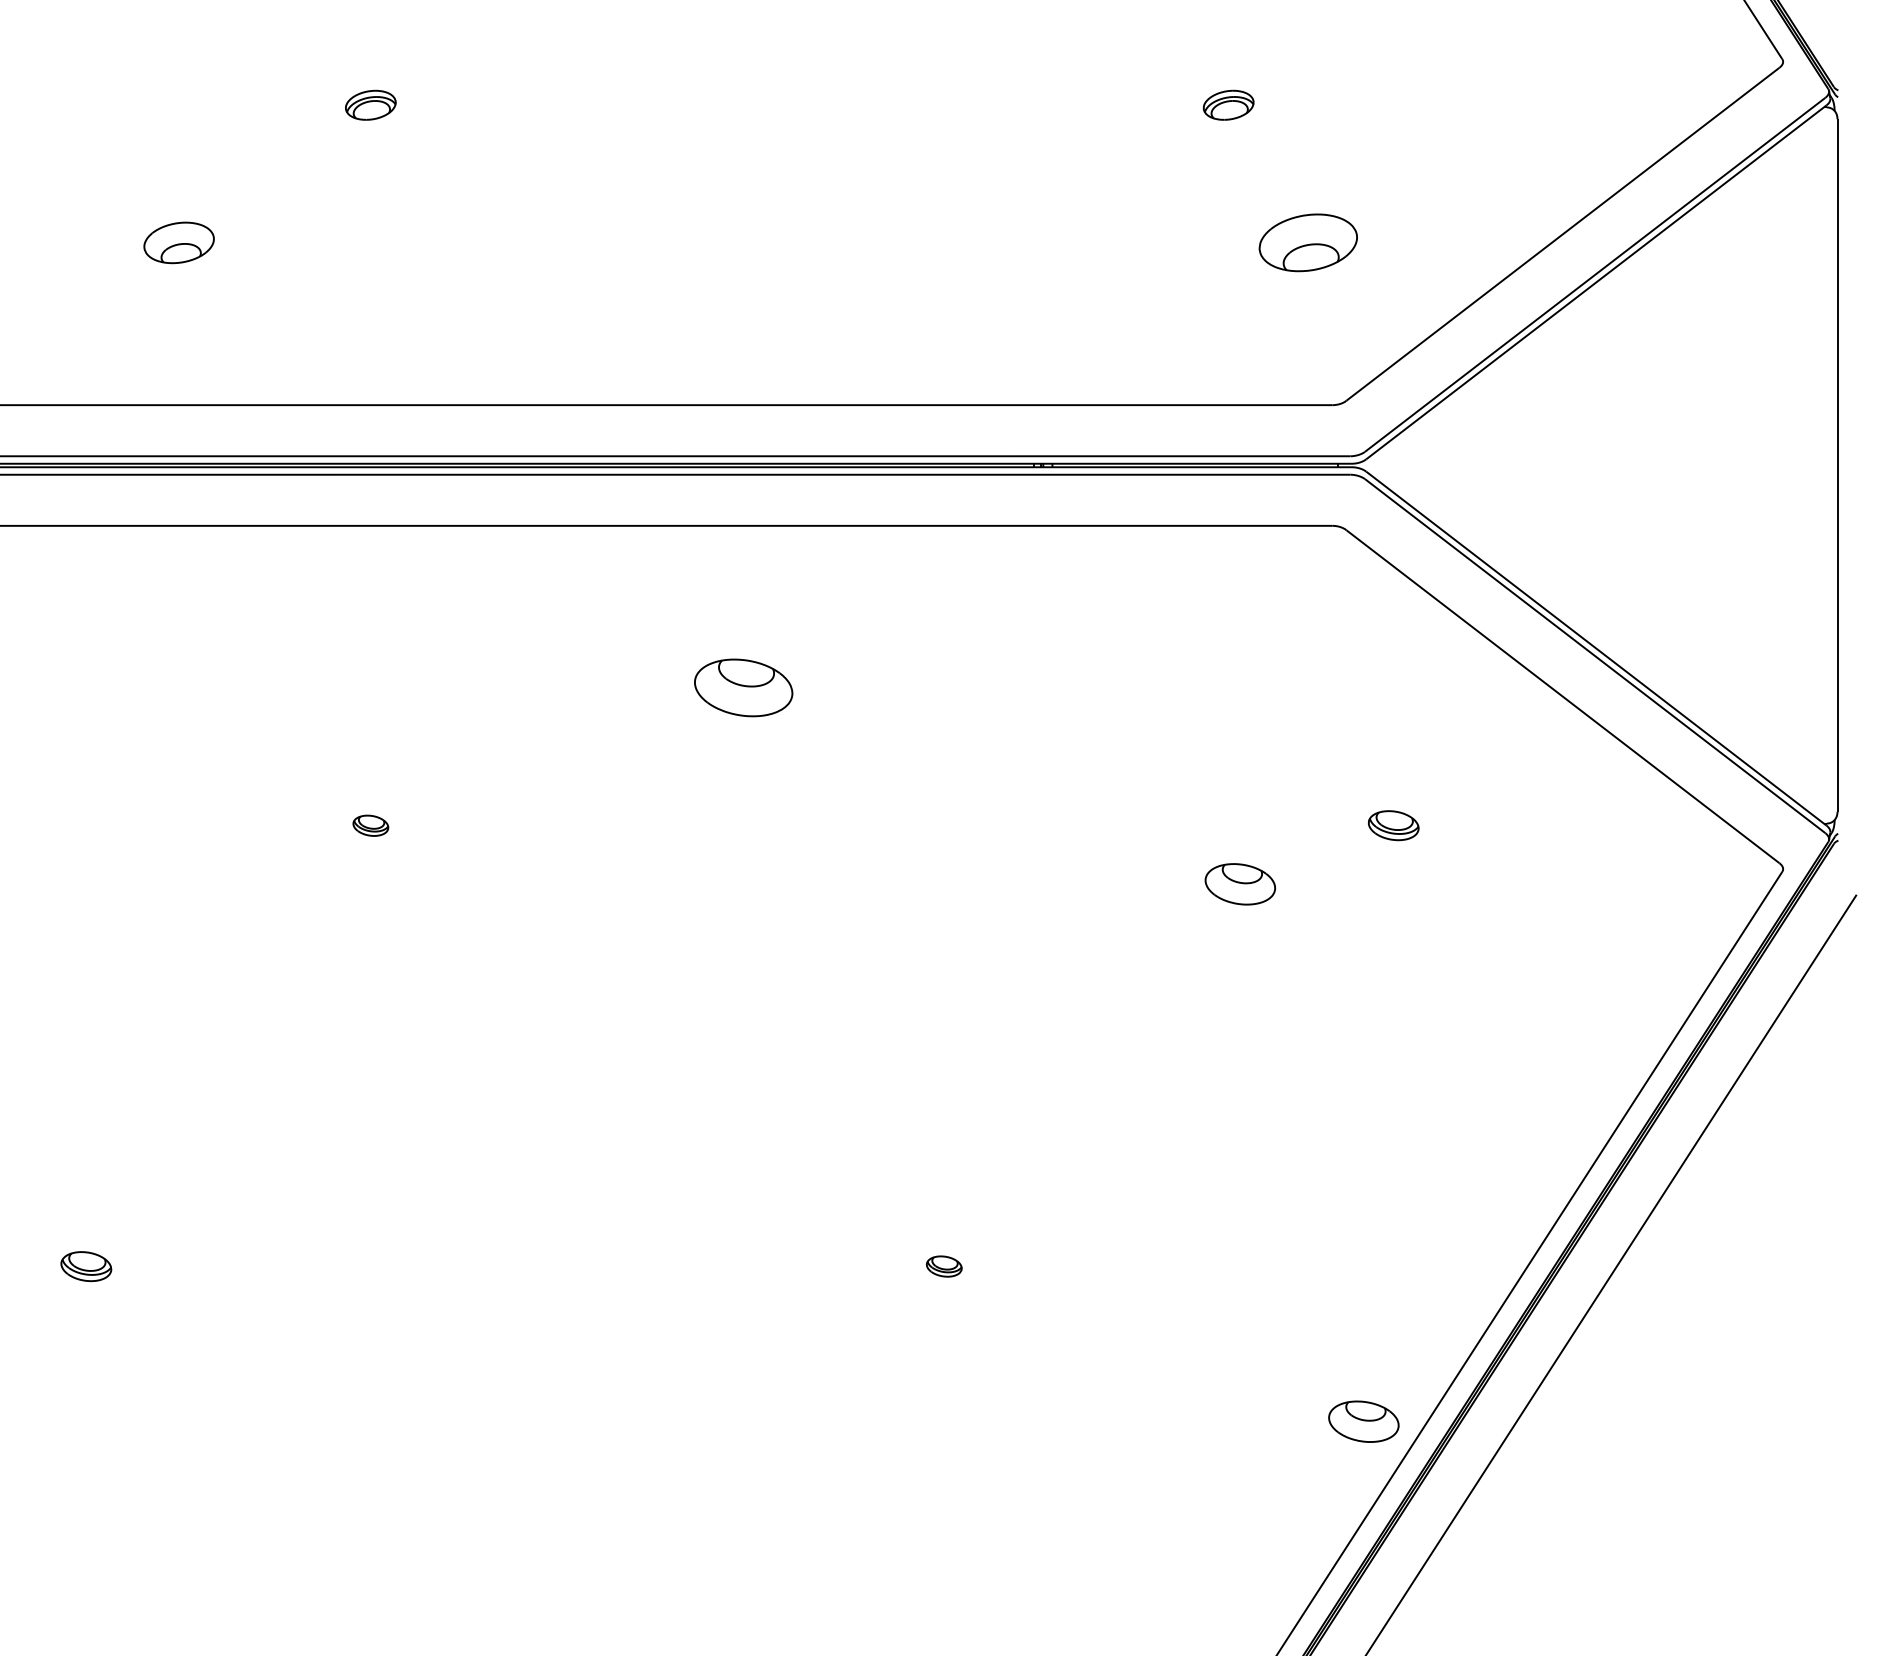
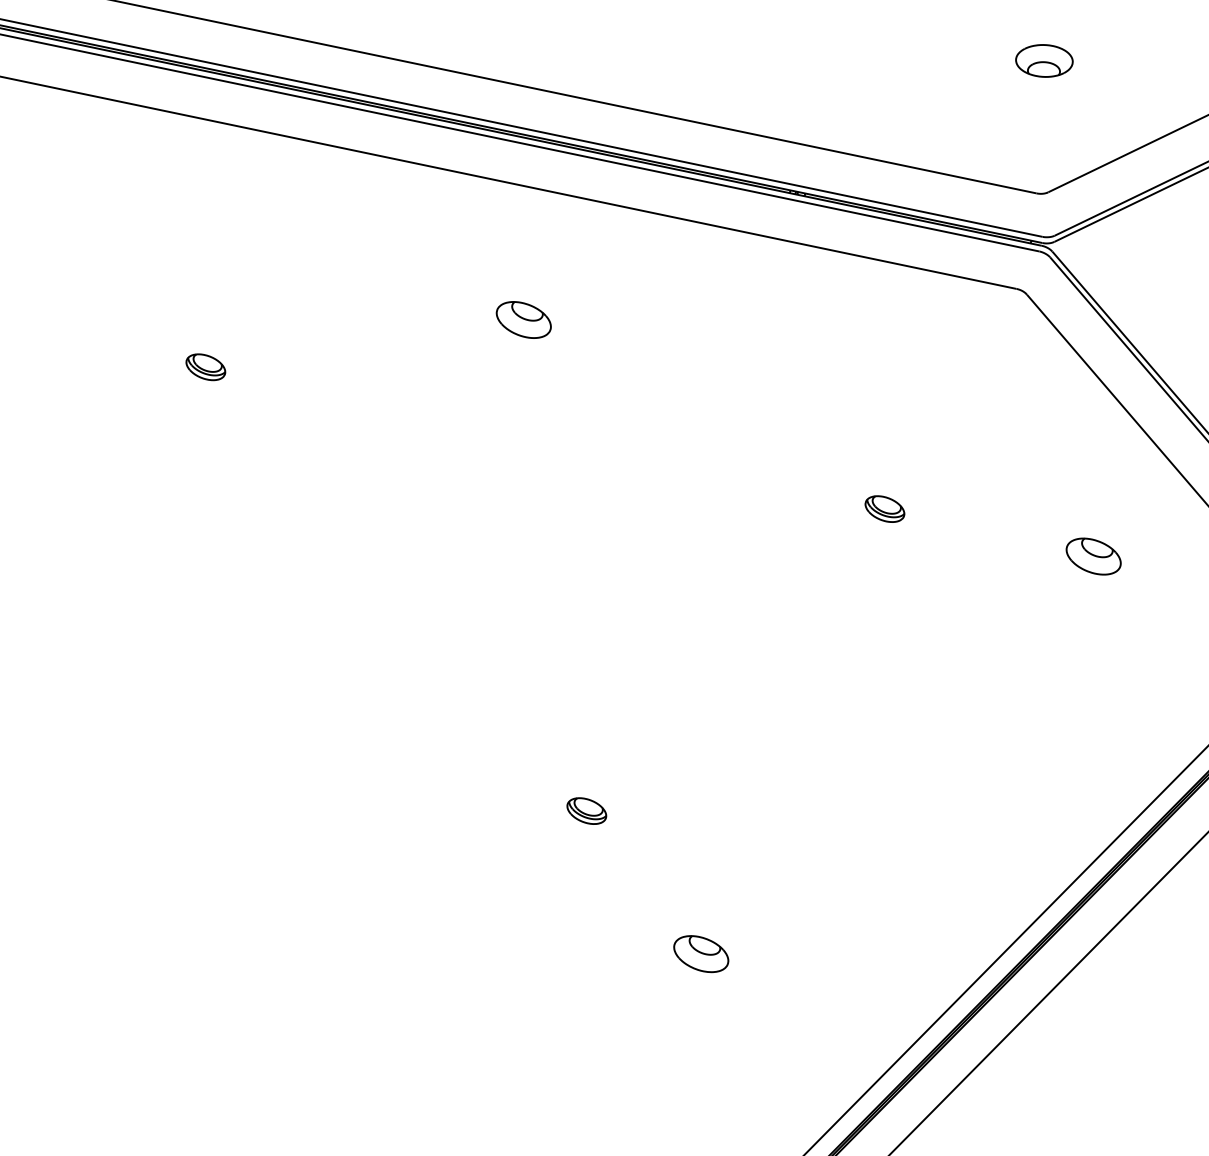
part: (1308, 242) -> (1044, 60), size x0.71
part: (743, 688) -> (523, 320), size x0.71
part: (370, 825) -> (205, 367), size x1.43
part: (1393, 825) -> (884, 508), moved
part: (1240, 884) -> (1093, 556), moved
part: (944, 1266) -> (587, 811), size x1.43
part: (1363, 1421) -> (701, 953), moved

